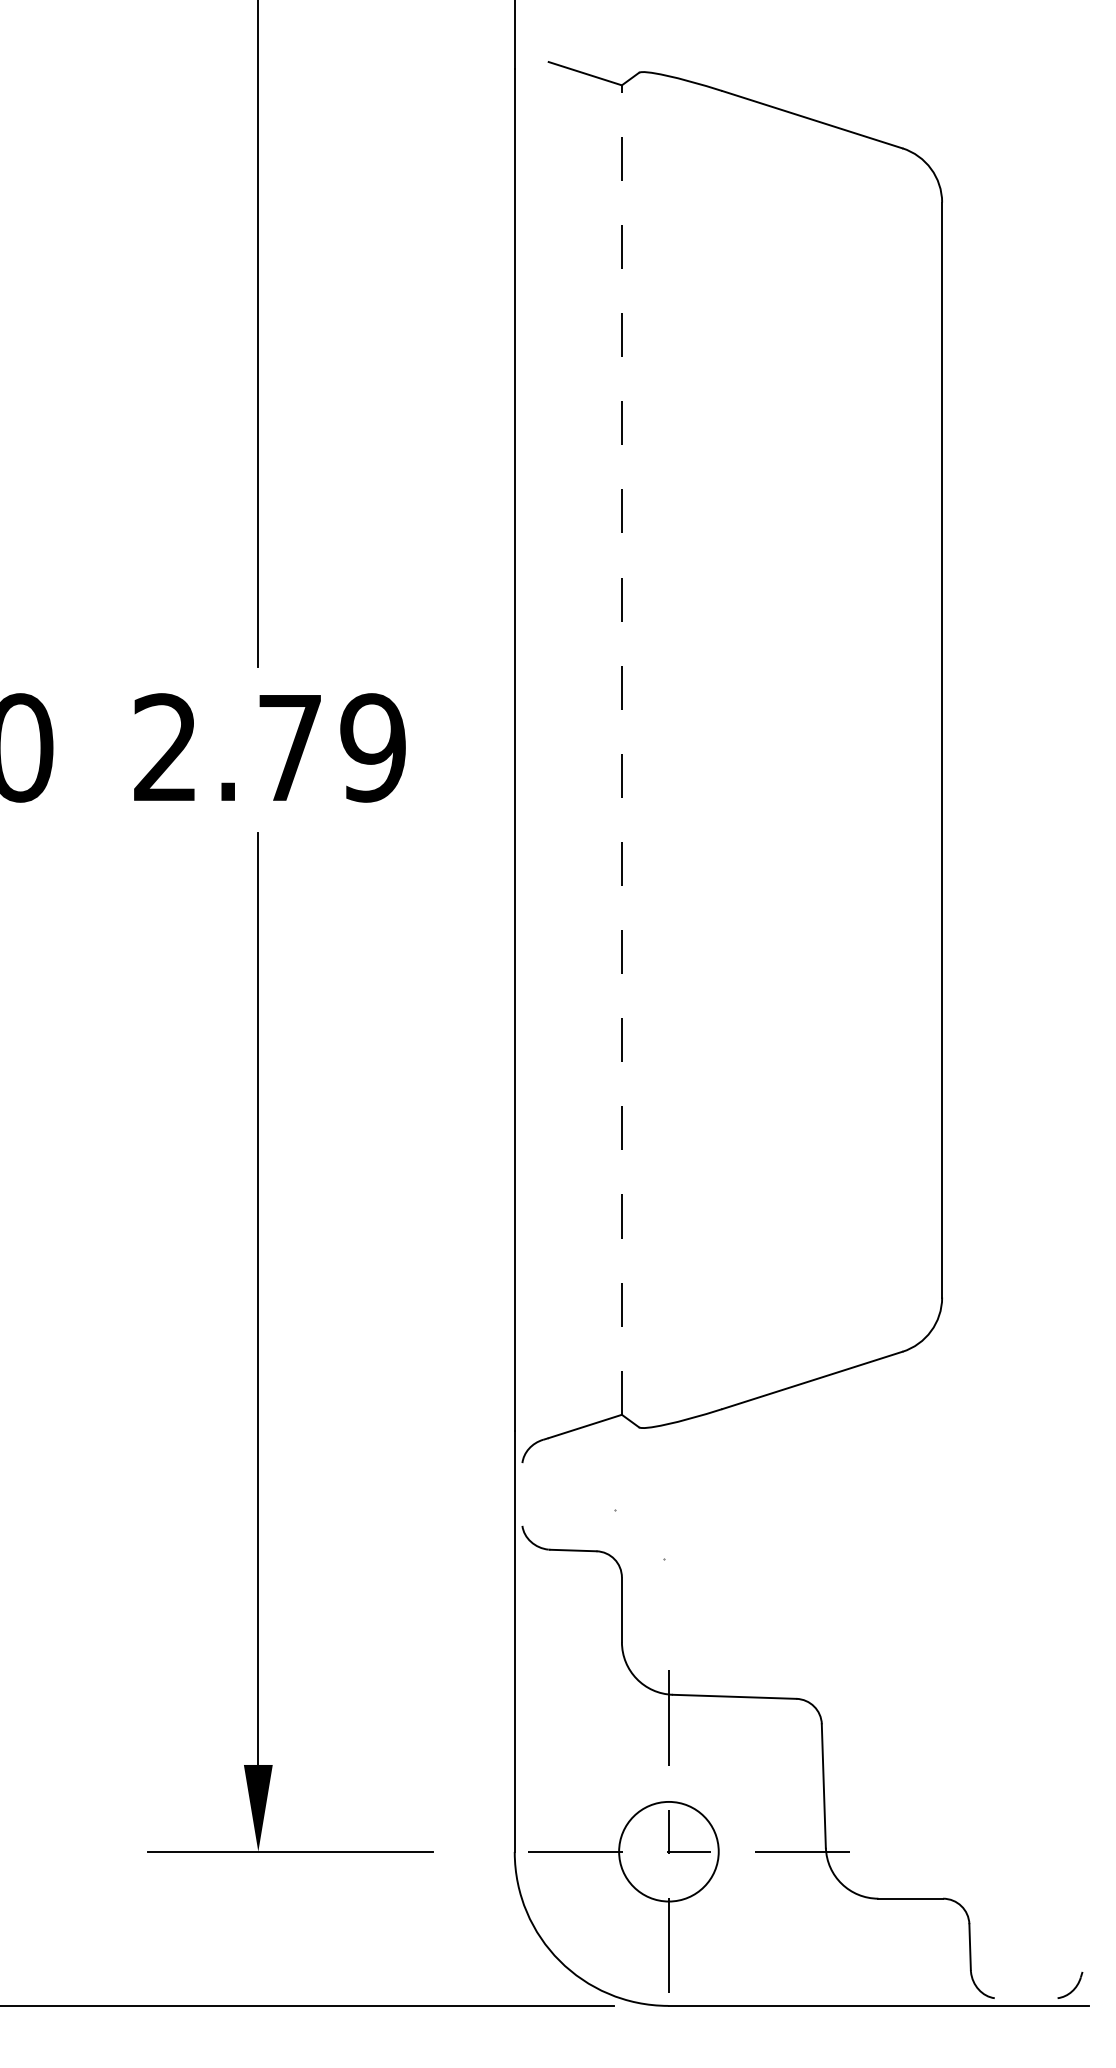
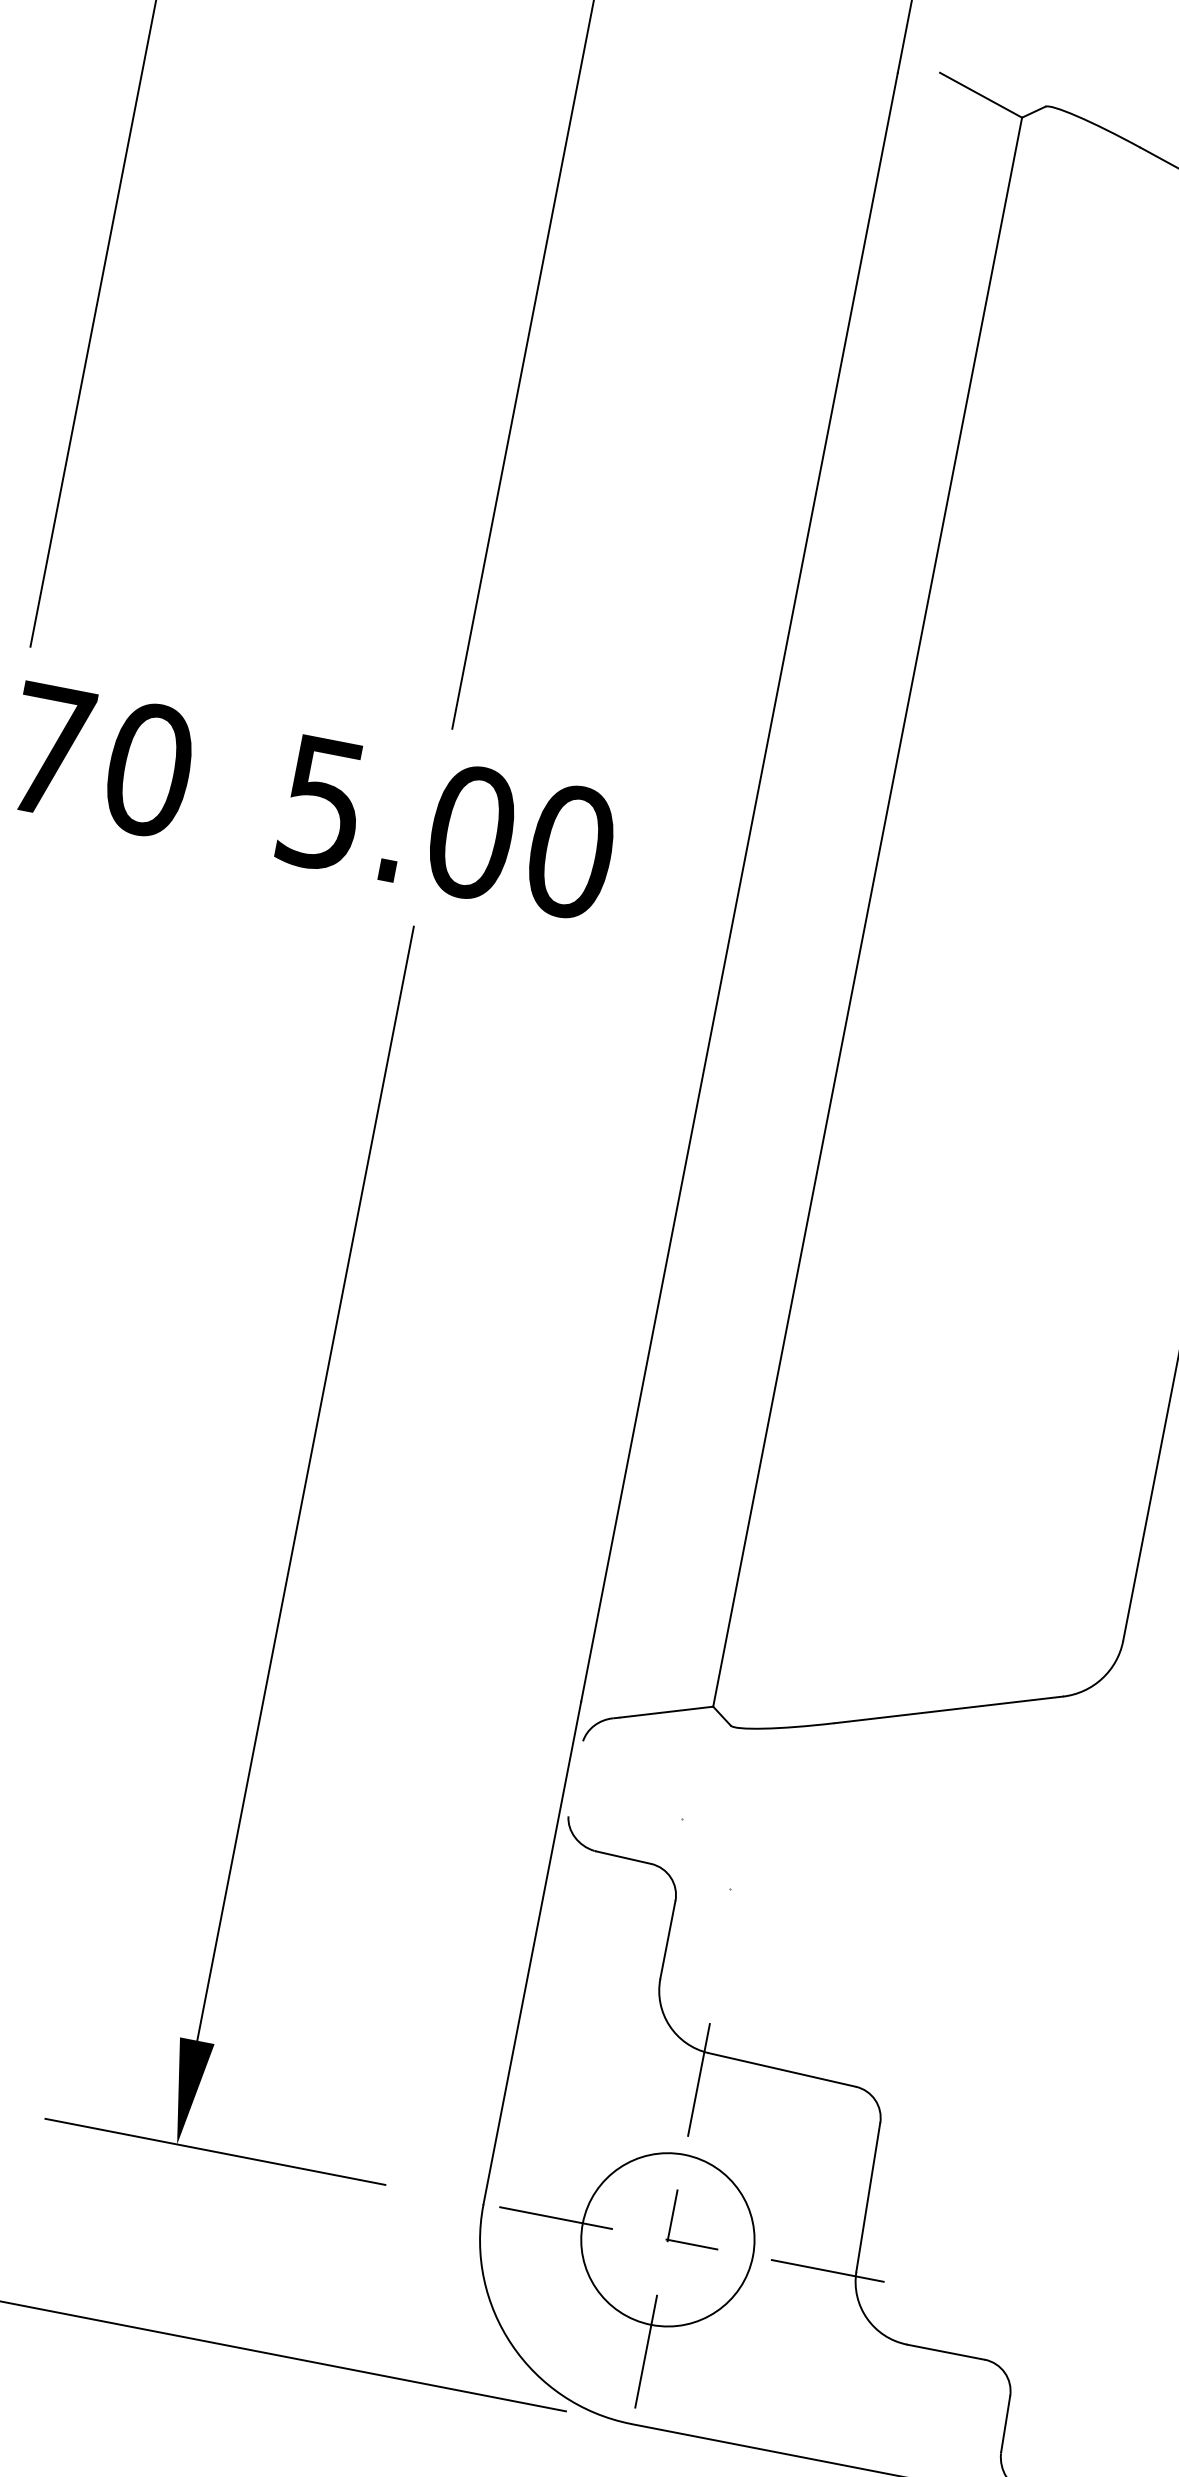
text: (270, 747) -> (448, 827), 2.79 -> 5.00
line: (621, 750) -> (867, 912), dashed -> solid
circle: (668, 1851) -> (667, 2239), size x1.43

